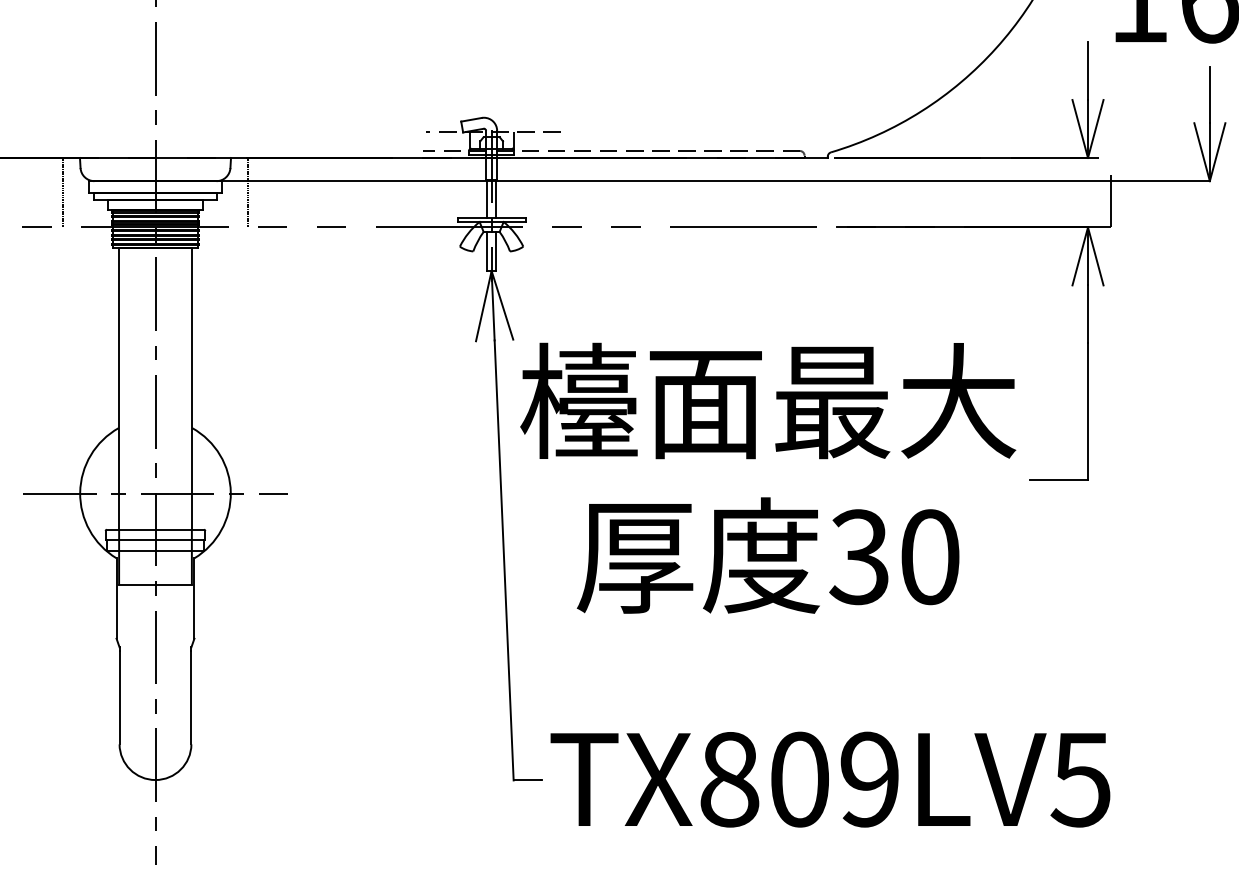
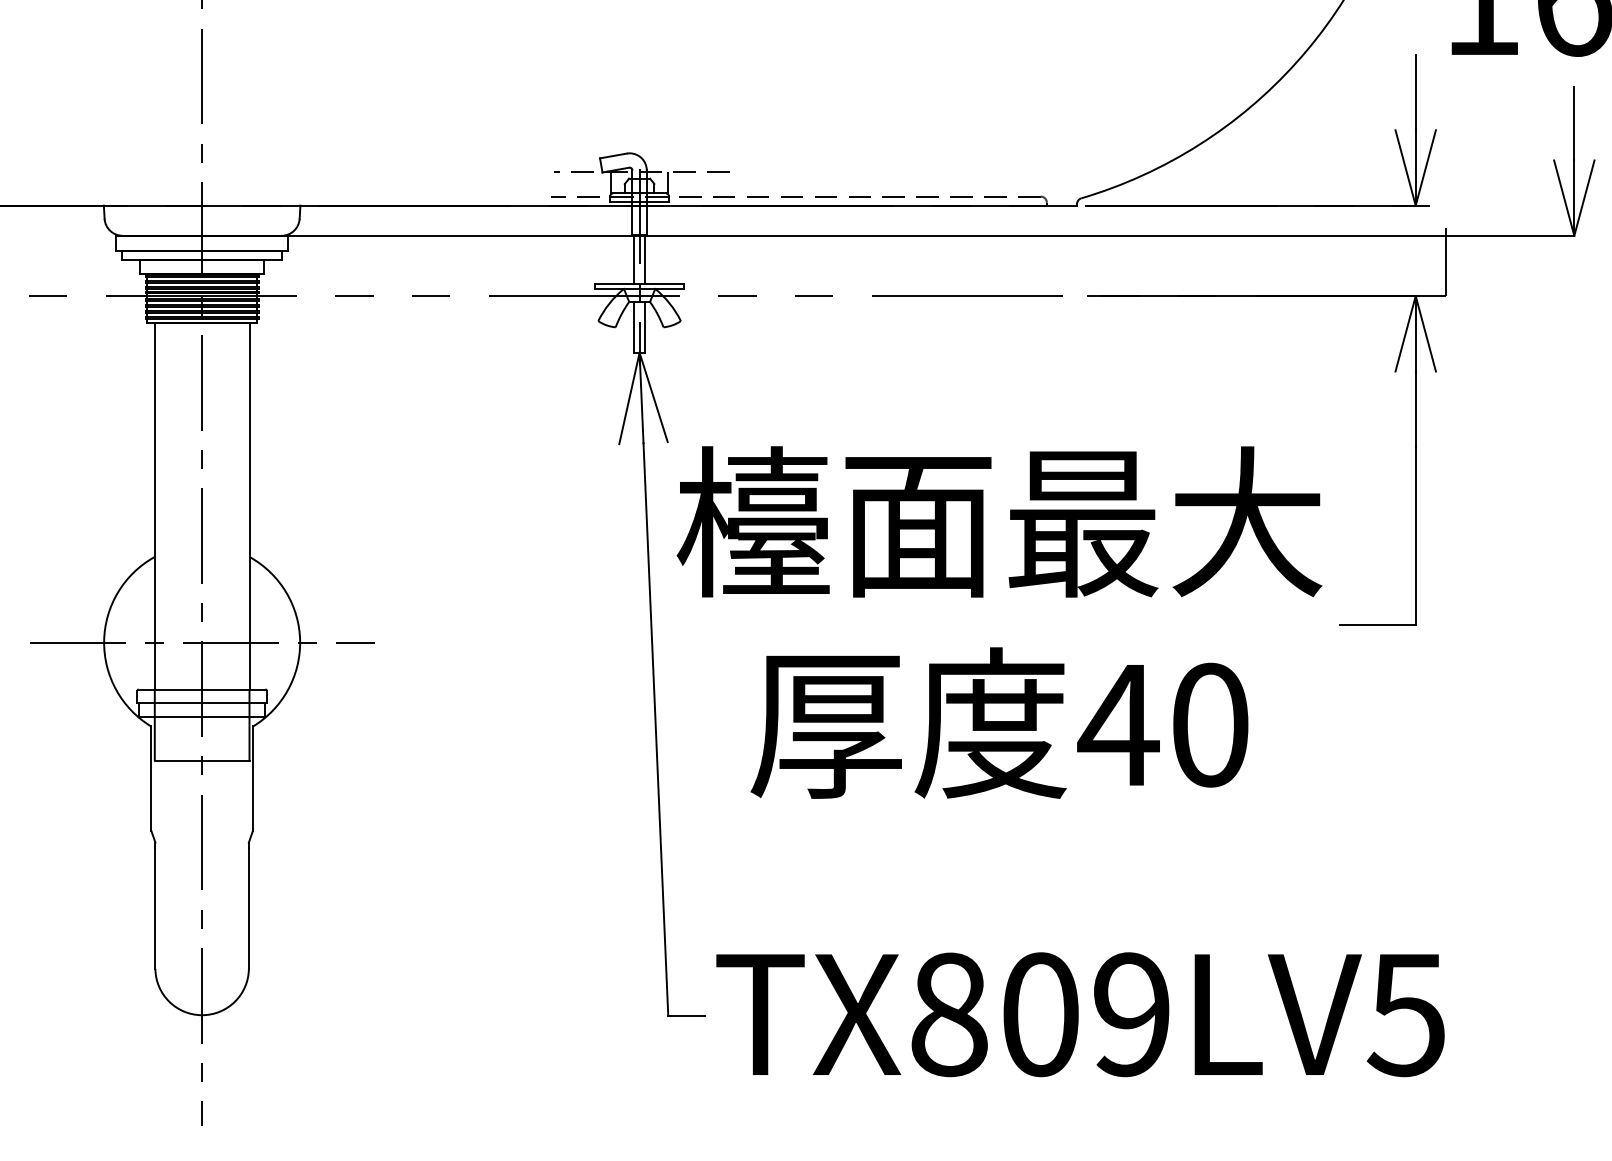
line: (62, 192) -> (81, 250), removed
line: (247, 192) -> (322, 250), removed
text: (859, 556) -> (1118, 724), 30 -> 40

